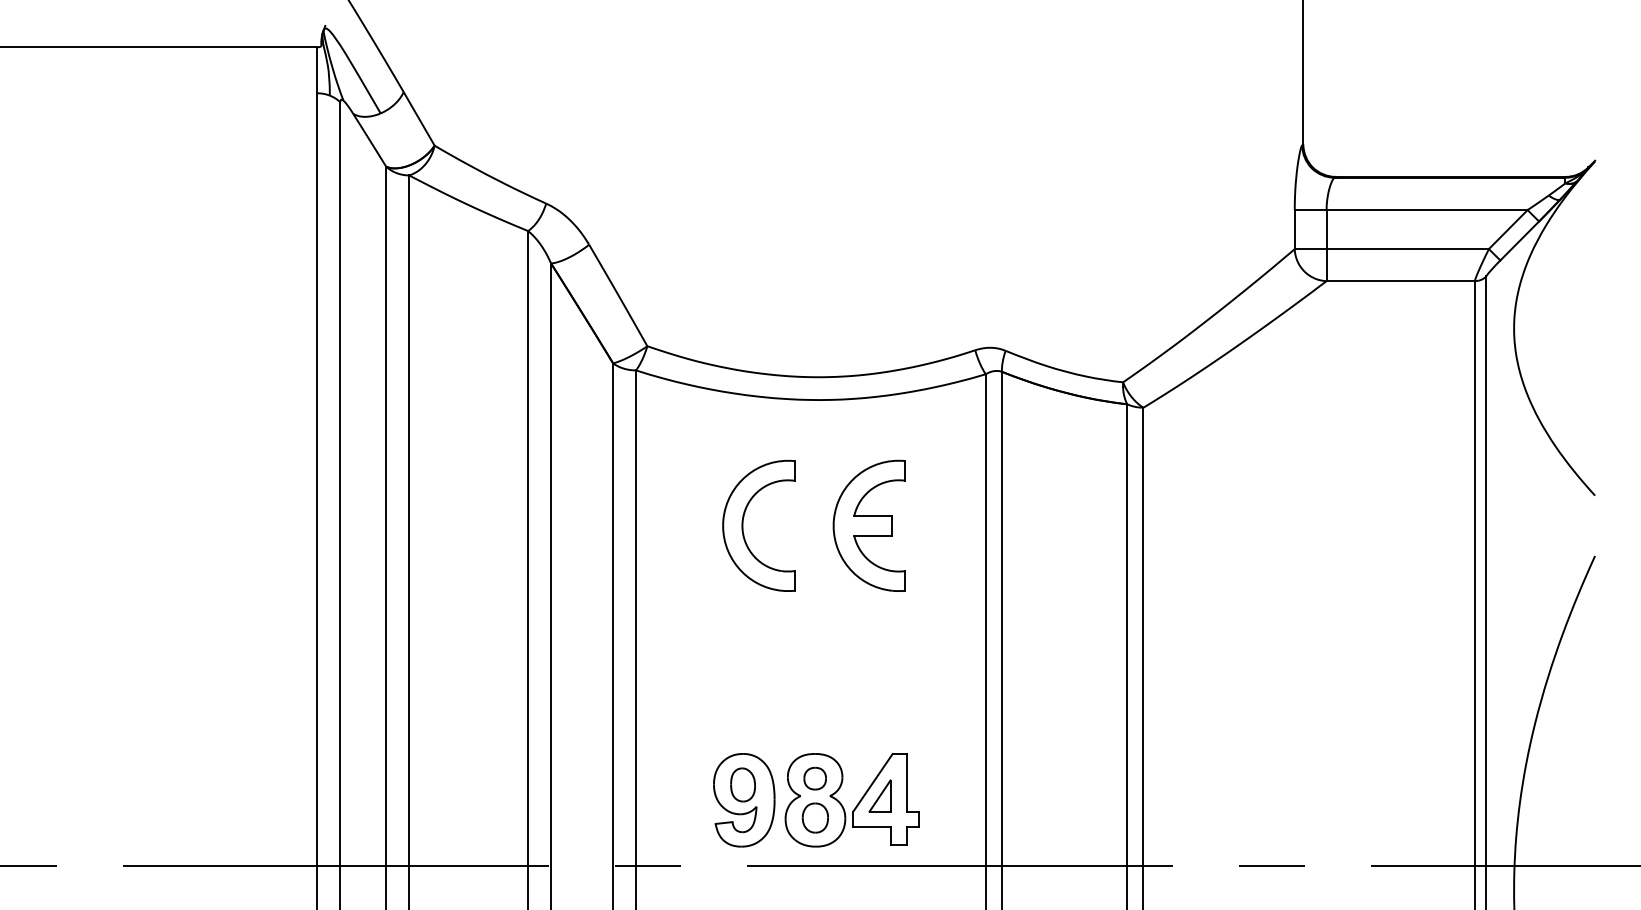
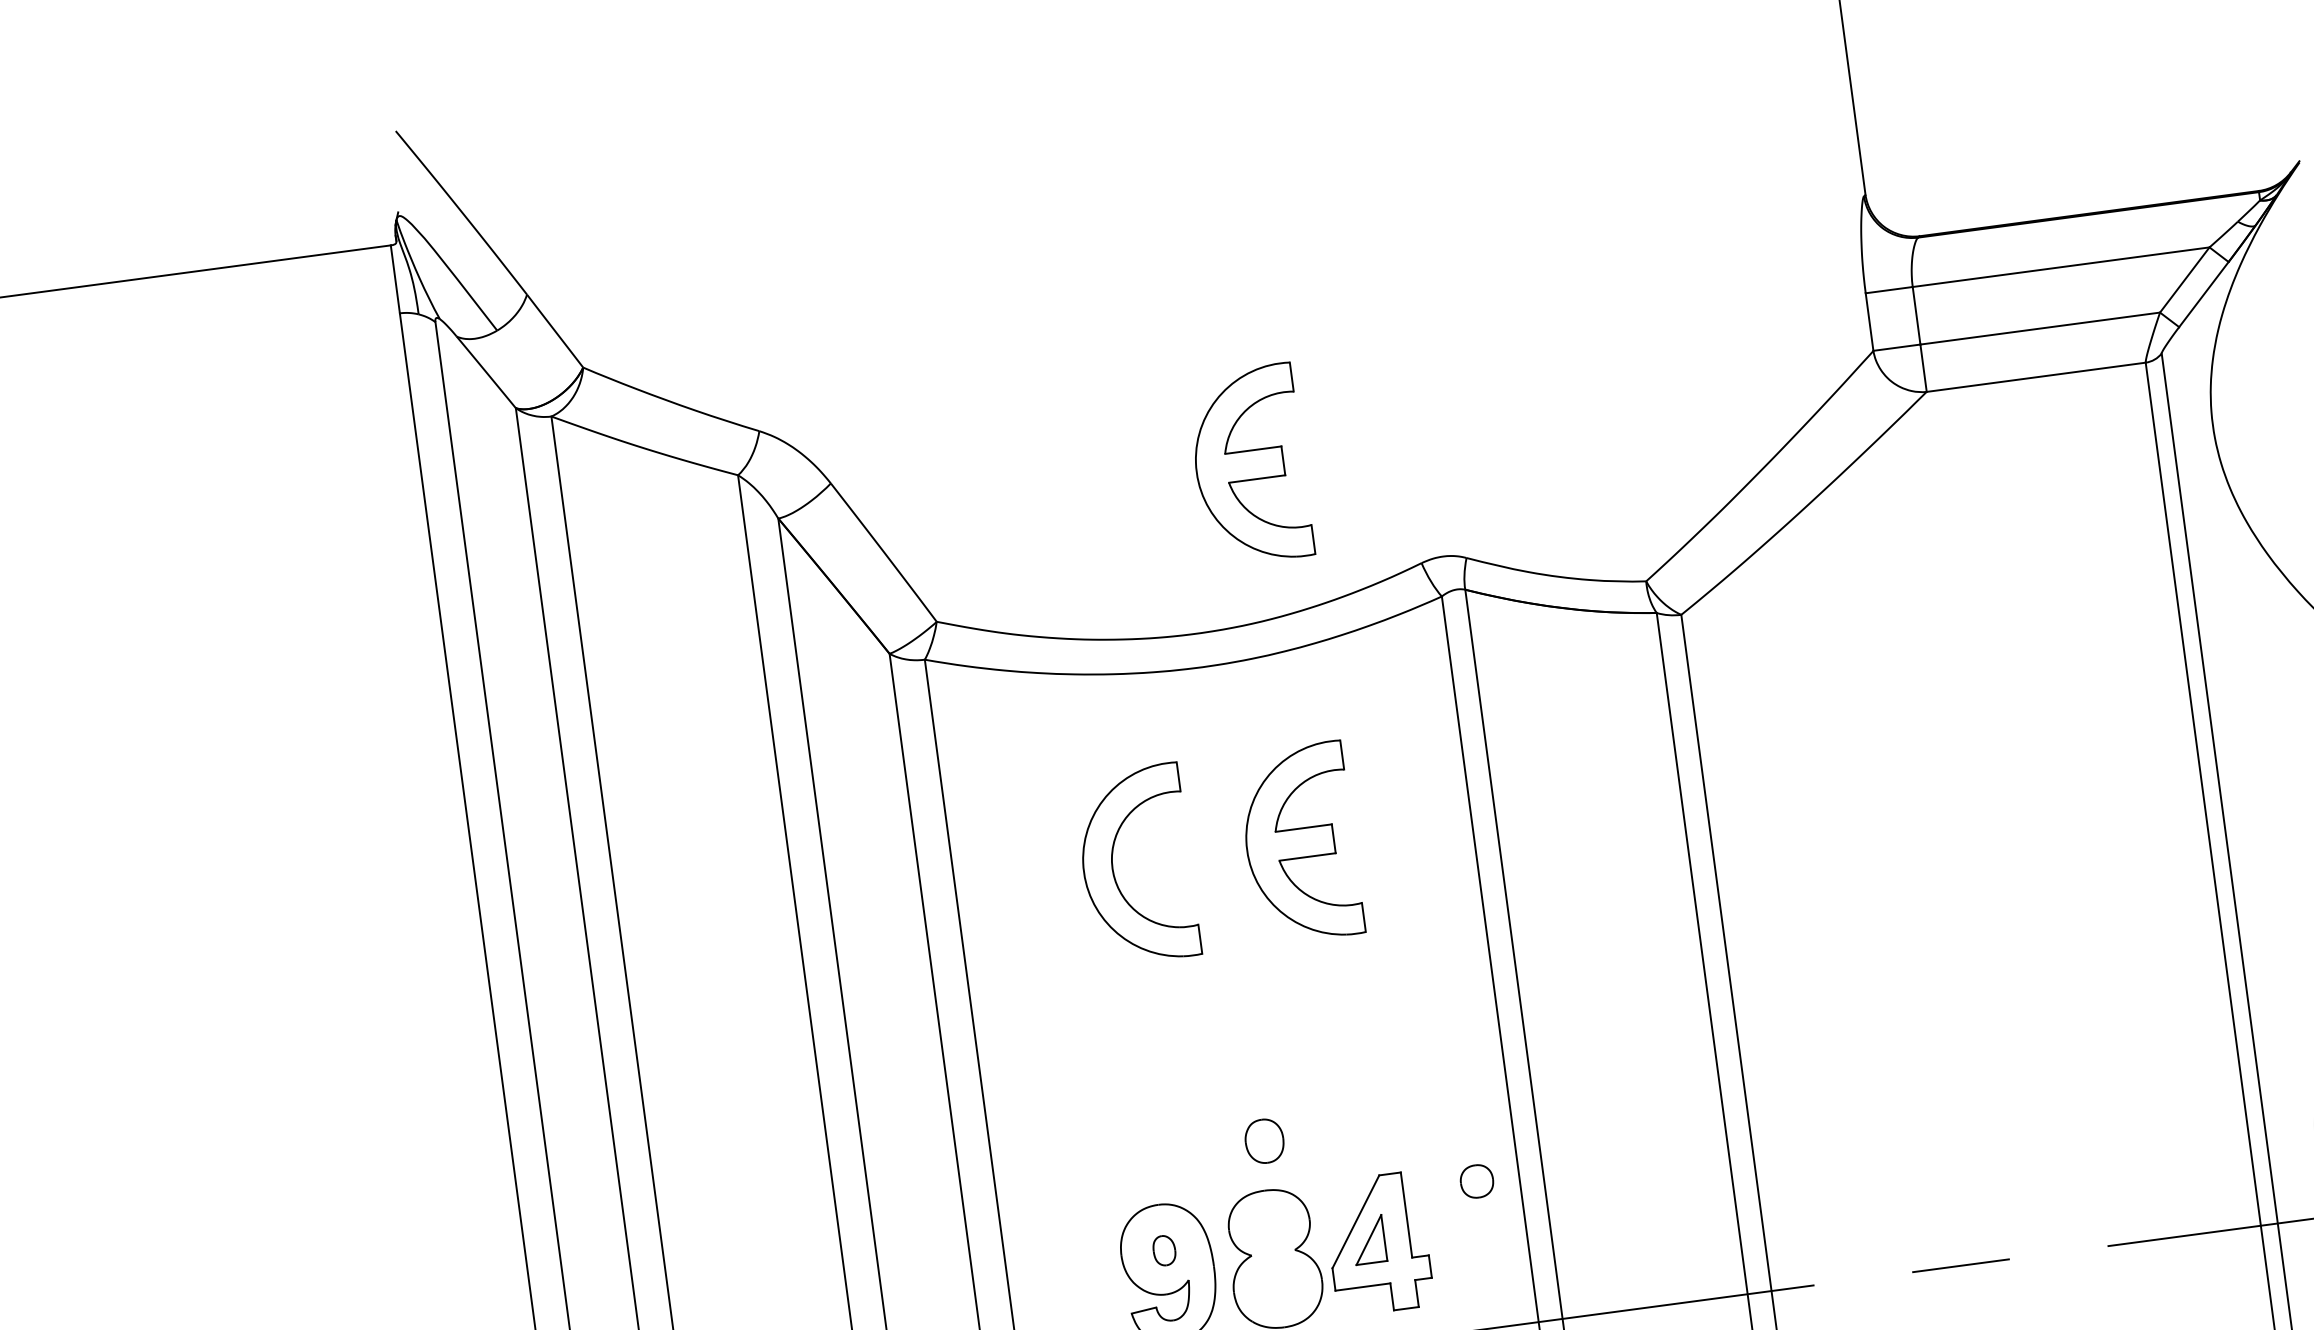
part: (868, 269) -> (1248, 464), added
part: (814, 778) -> (1475, 1181), moved
part: (742, 784) -> (1163, 1250), size x0.6
part: (814, 817) -> (1263, 1140), moved

